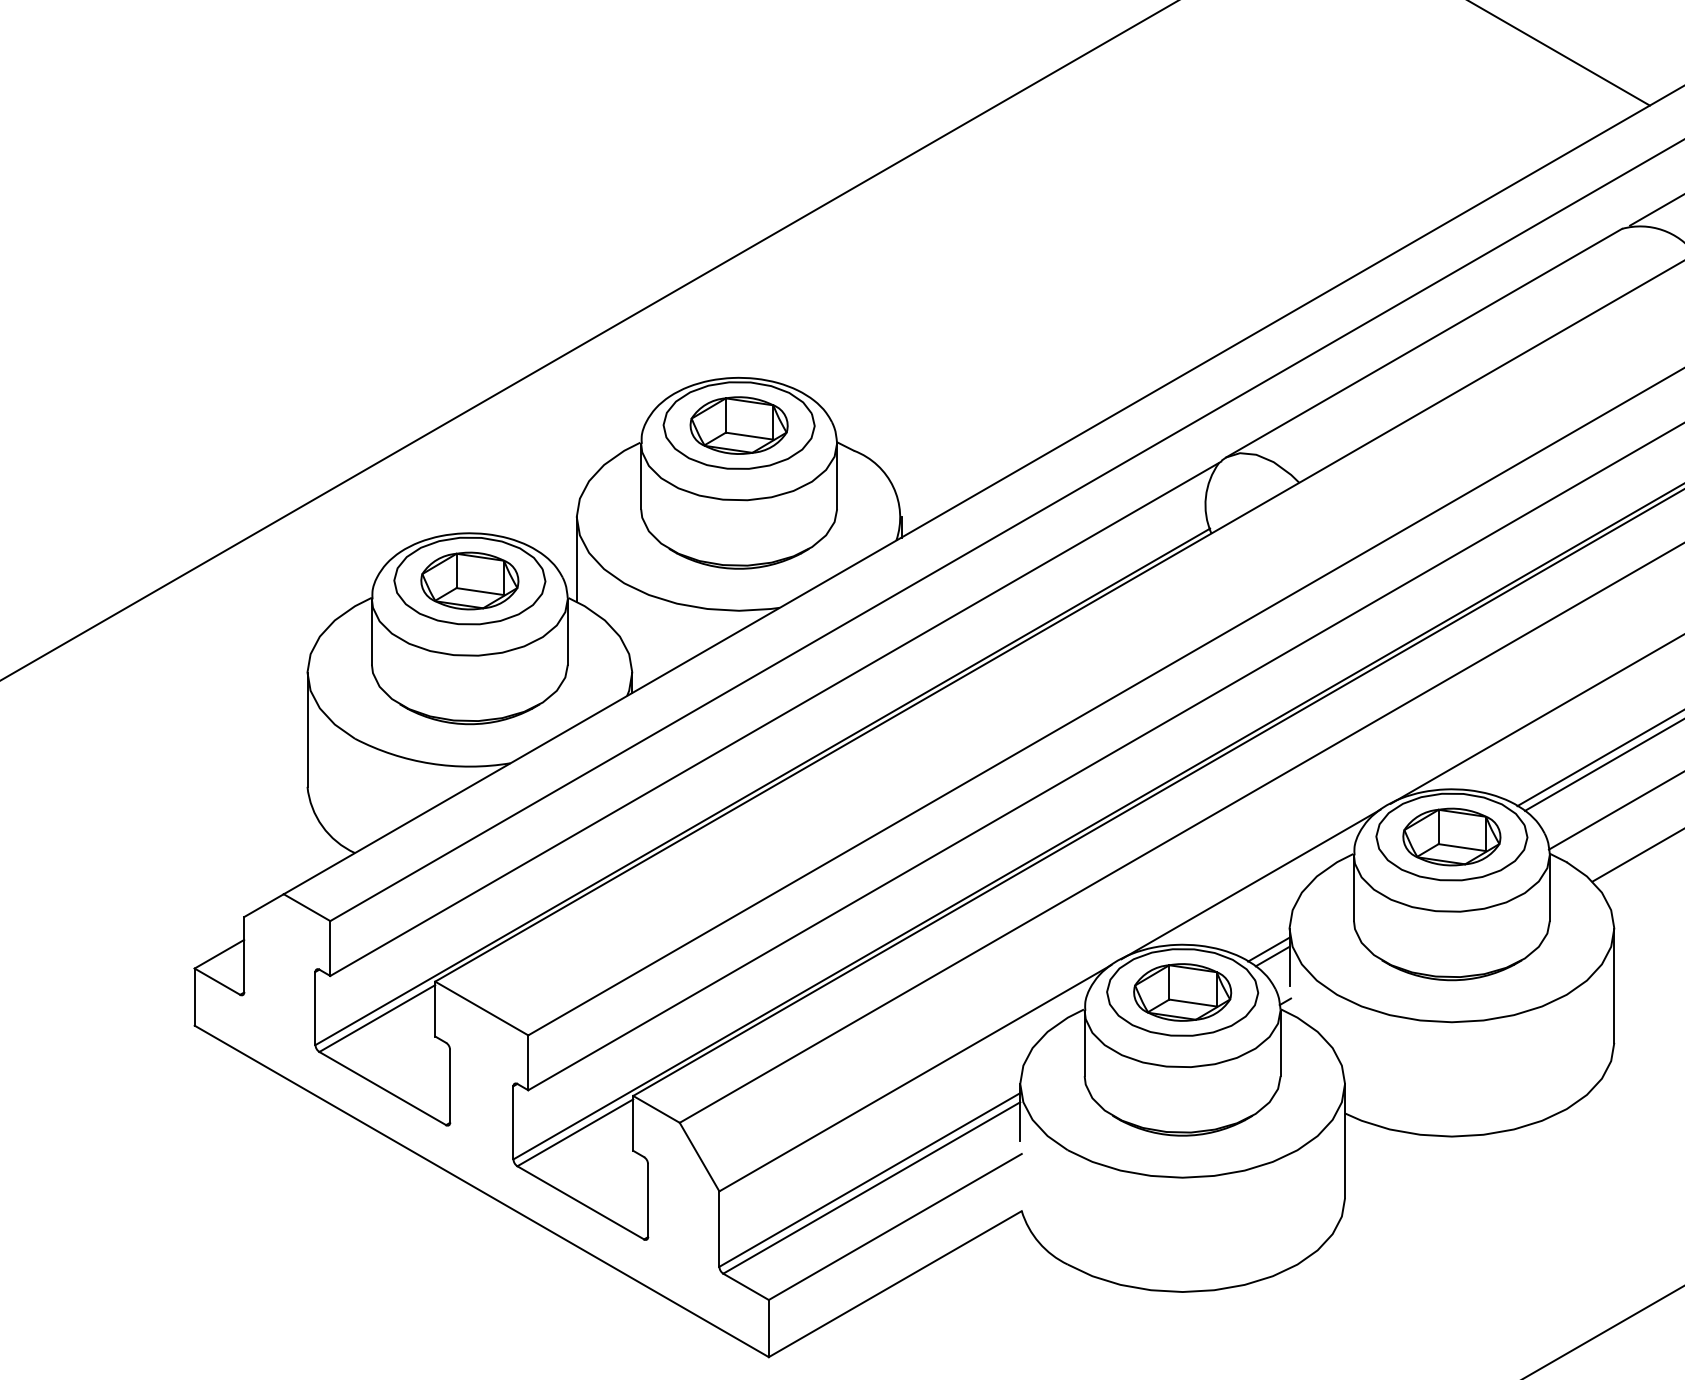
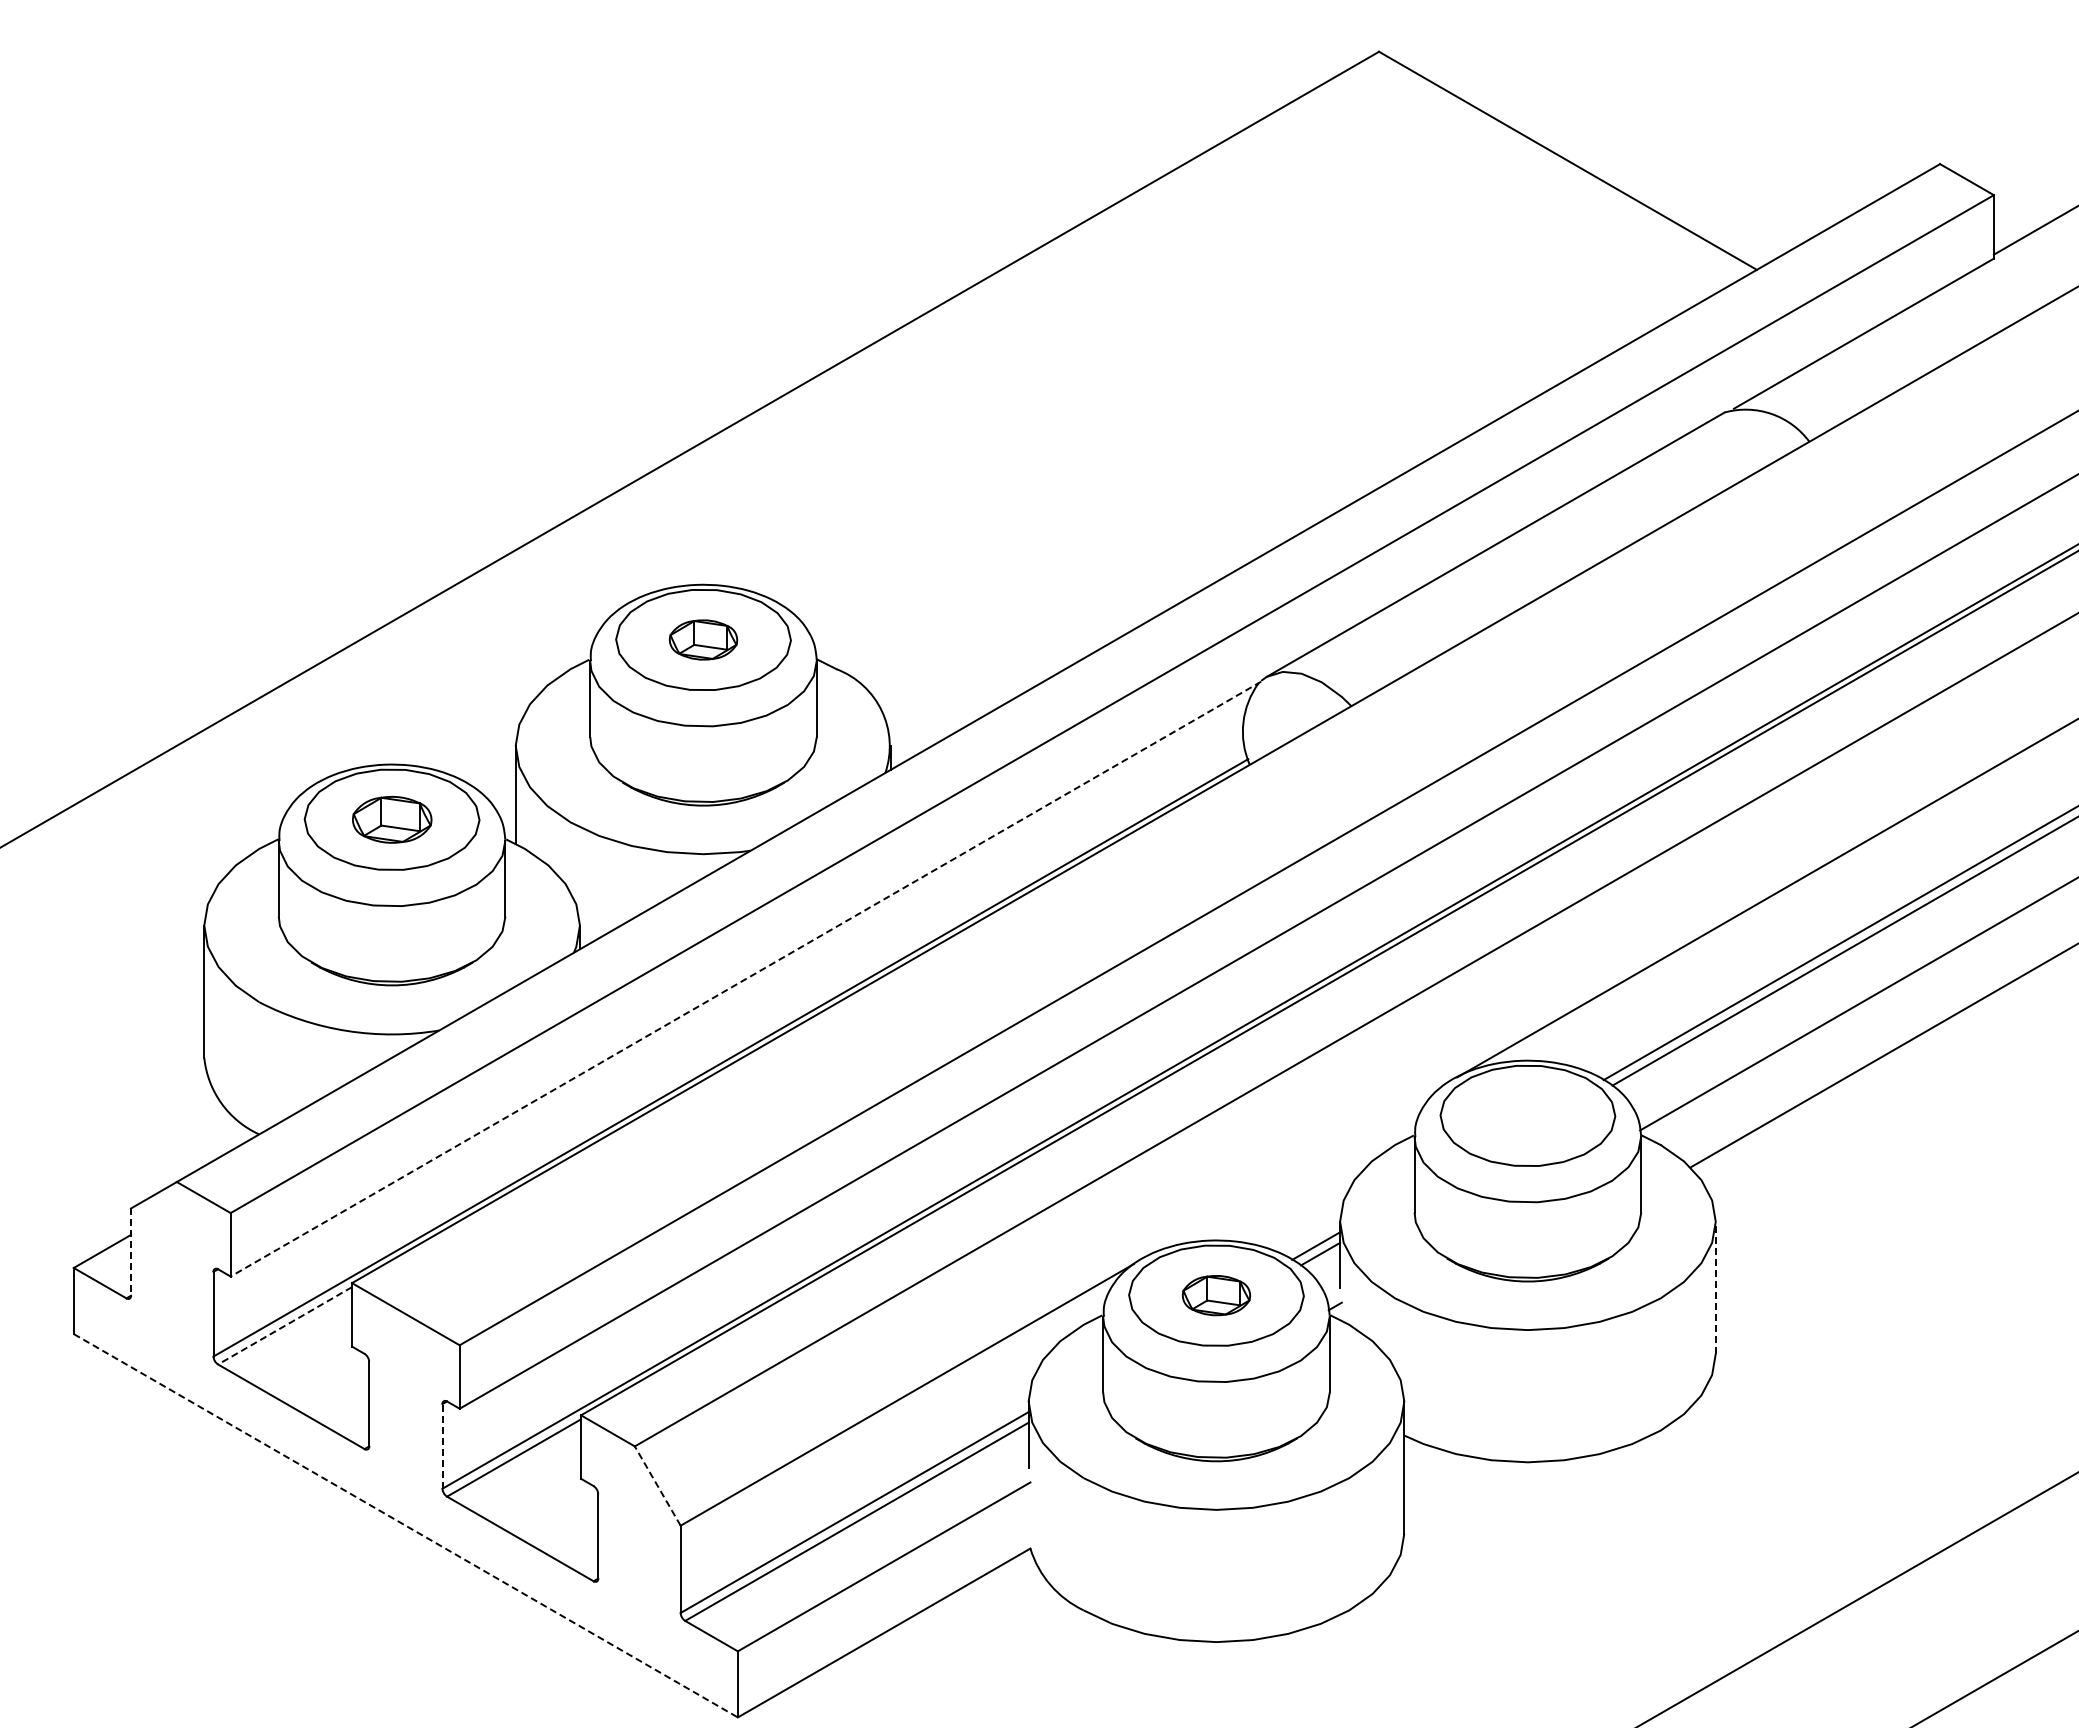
part: (739, 425) -> (703, 639), size x0.6
part: (470, 580) -> (392, 819), size x0.7
line: (775, 719) -> (745, 979), solid -> dashed
part: (1451, 836) -> (1527, 1115), removed
line: (1250, 884) -> (1295, 1170), removed
line: (244, 955) -> (131, 1252), solid -> dashed
line: (1614, 985) -> (1715, 1287), solid -> dashed
part: (1182, 992) -> (1216, 1295), size x0.6
line: (376, 1019) -> (284, 1326), solid -> dashed
line: (513, 1122) -> (442, 1445), solid -> dashed
line: (699, 1157) -> (657, 1486), solid -> dashed
line: (482, 1192) -> (406, 1526), solid -> dashed

